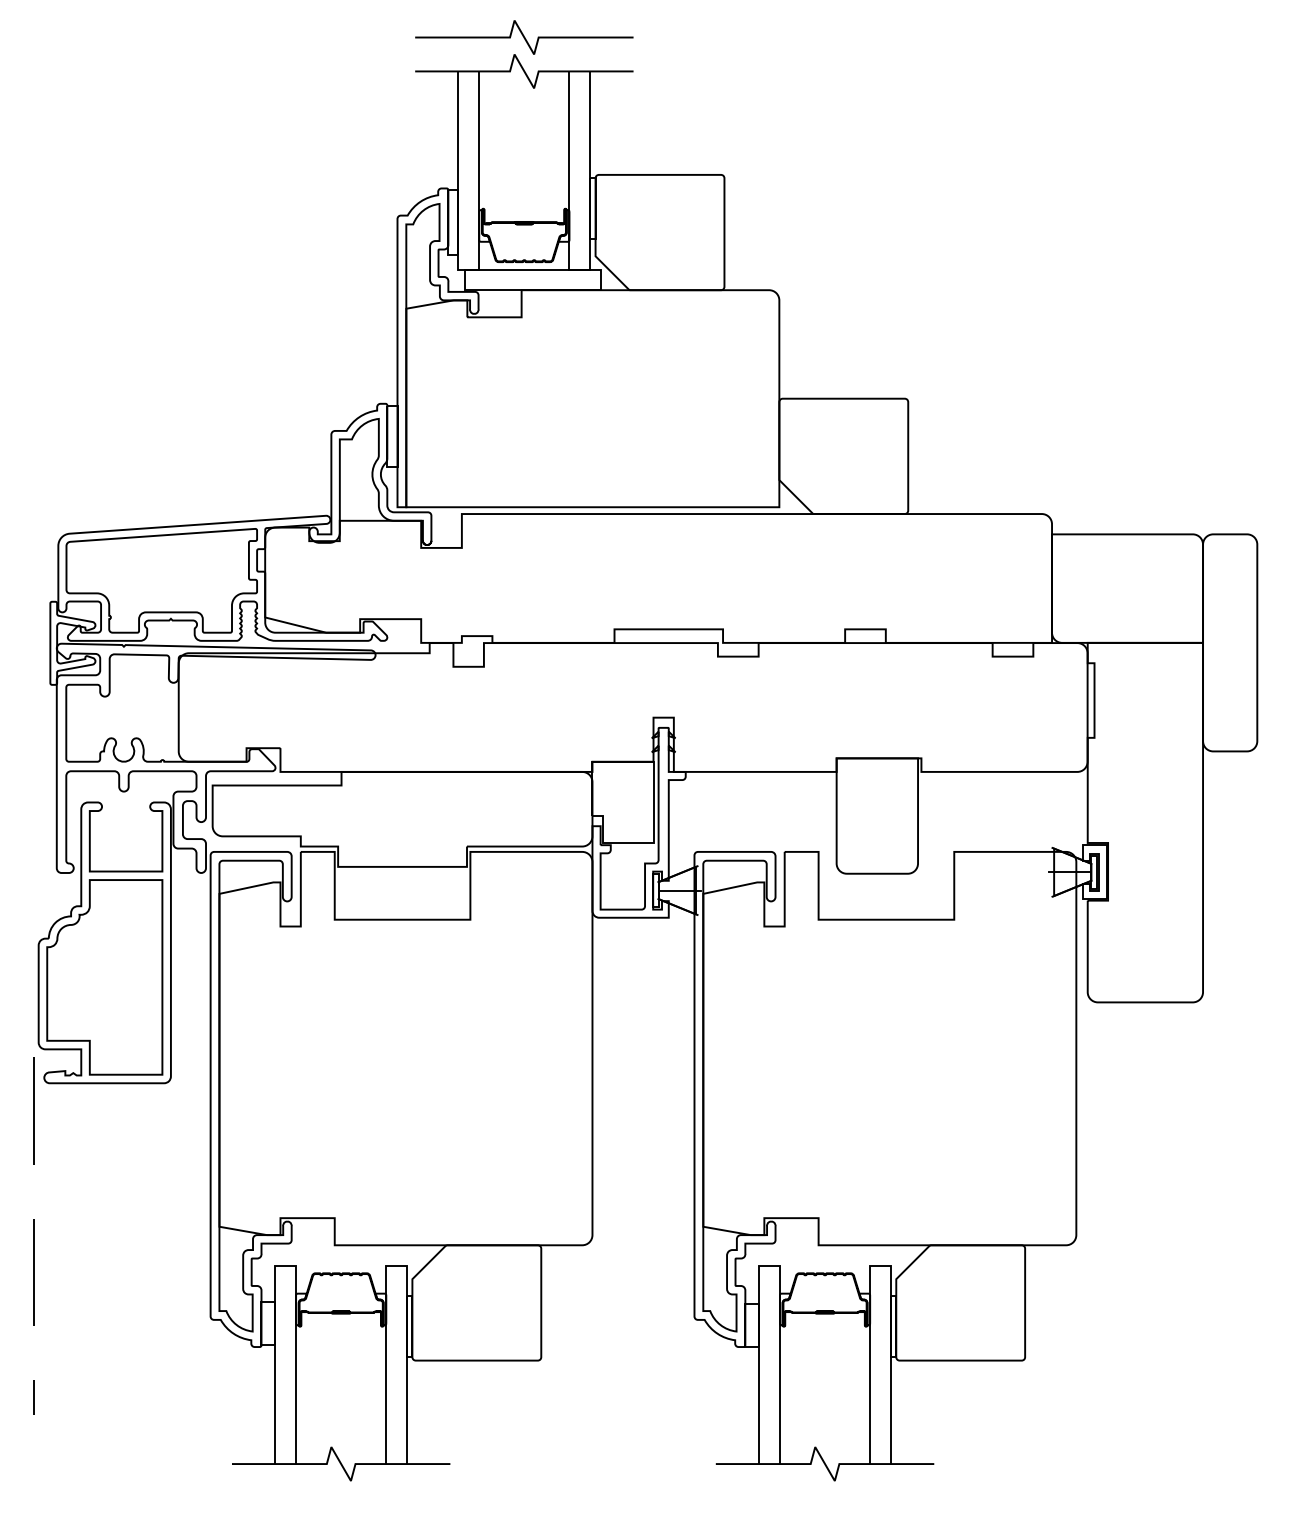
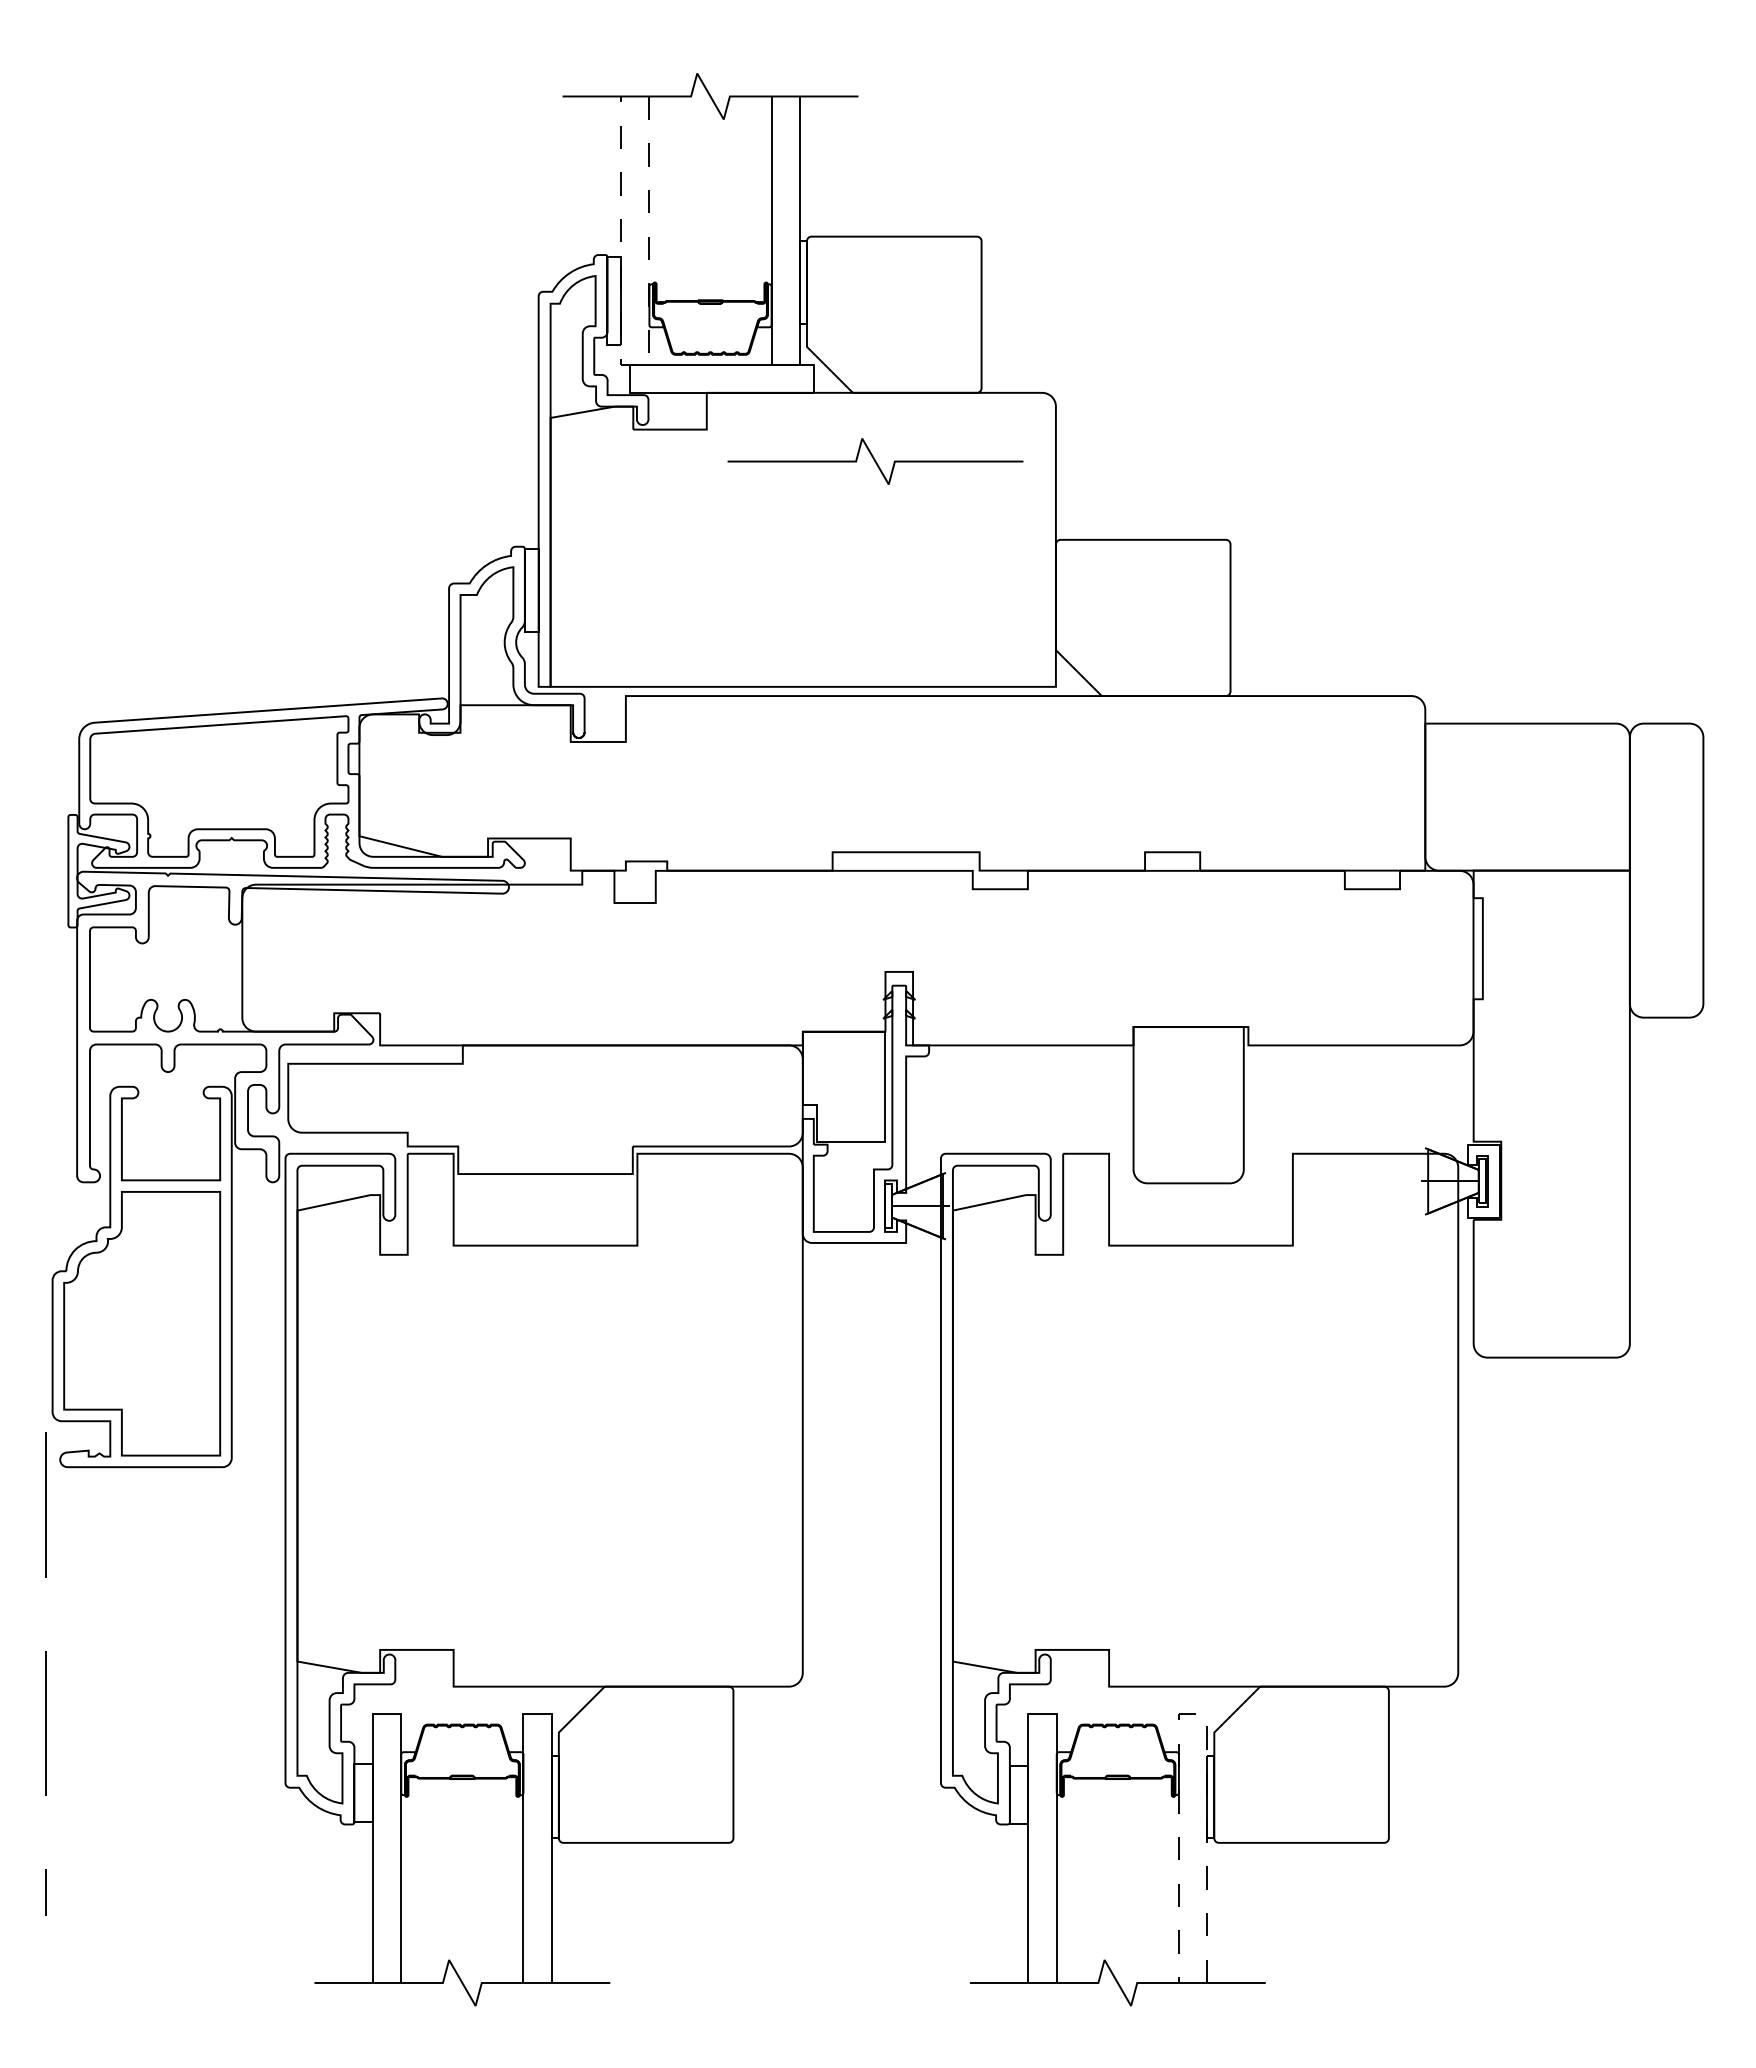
curve: (524, 37) -> (875, 461), moved
line: (468, 270) -> (634, 365), solid -> dashed
line: (880, 1265) -> (1192, 1714), solid -> dashed

